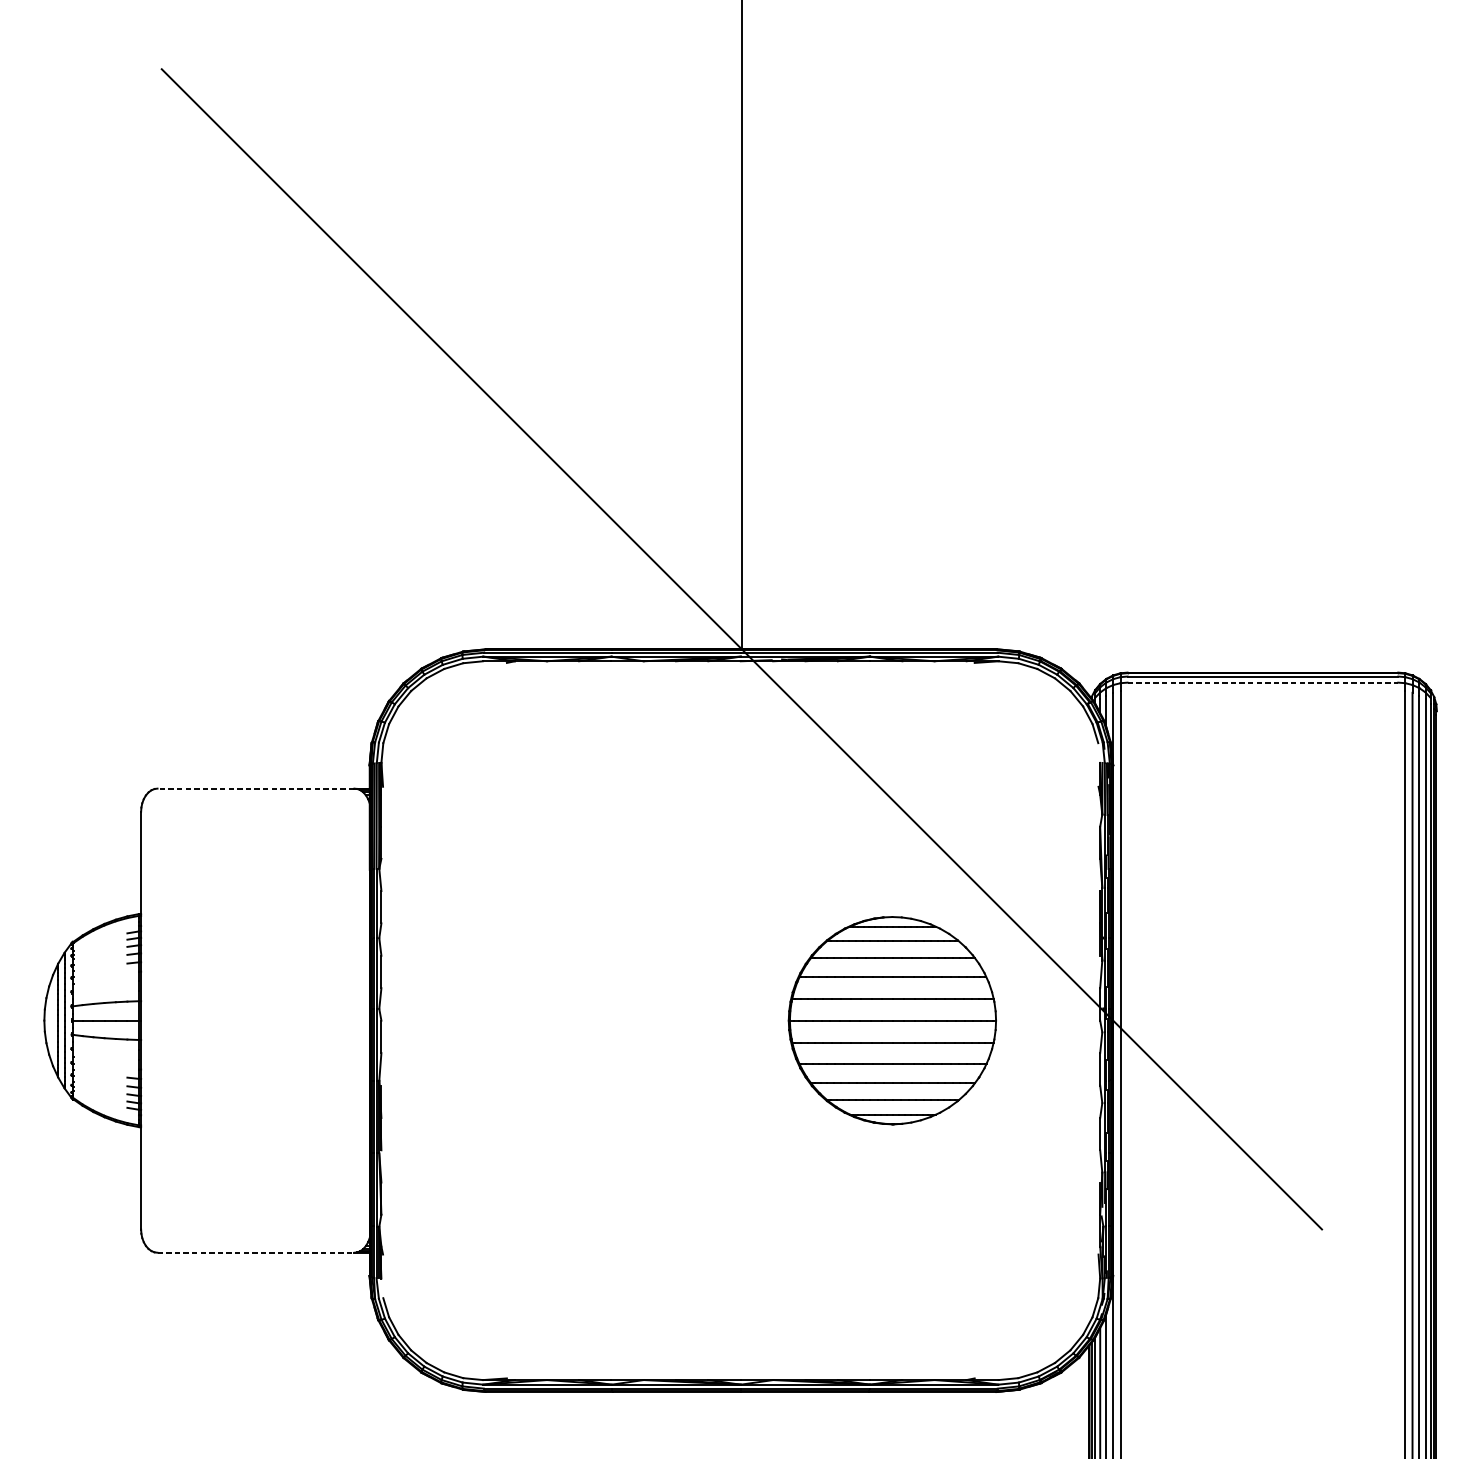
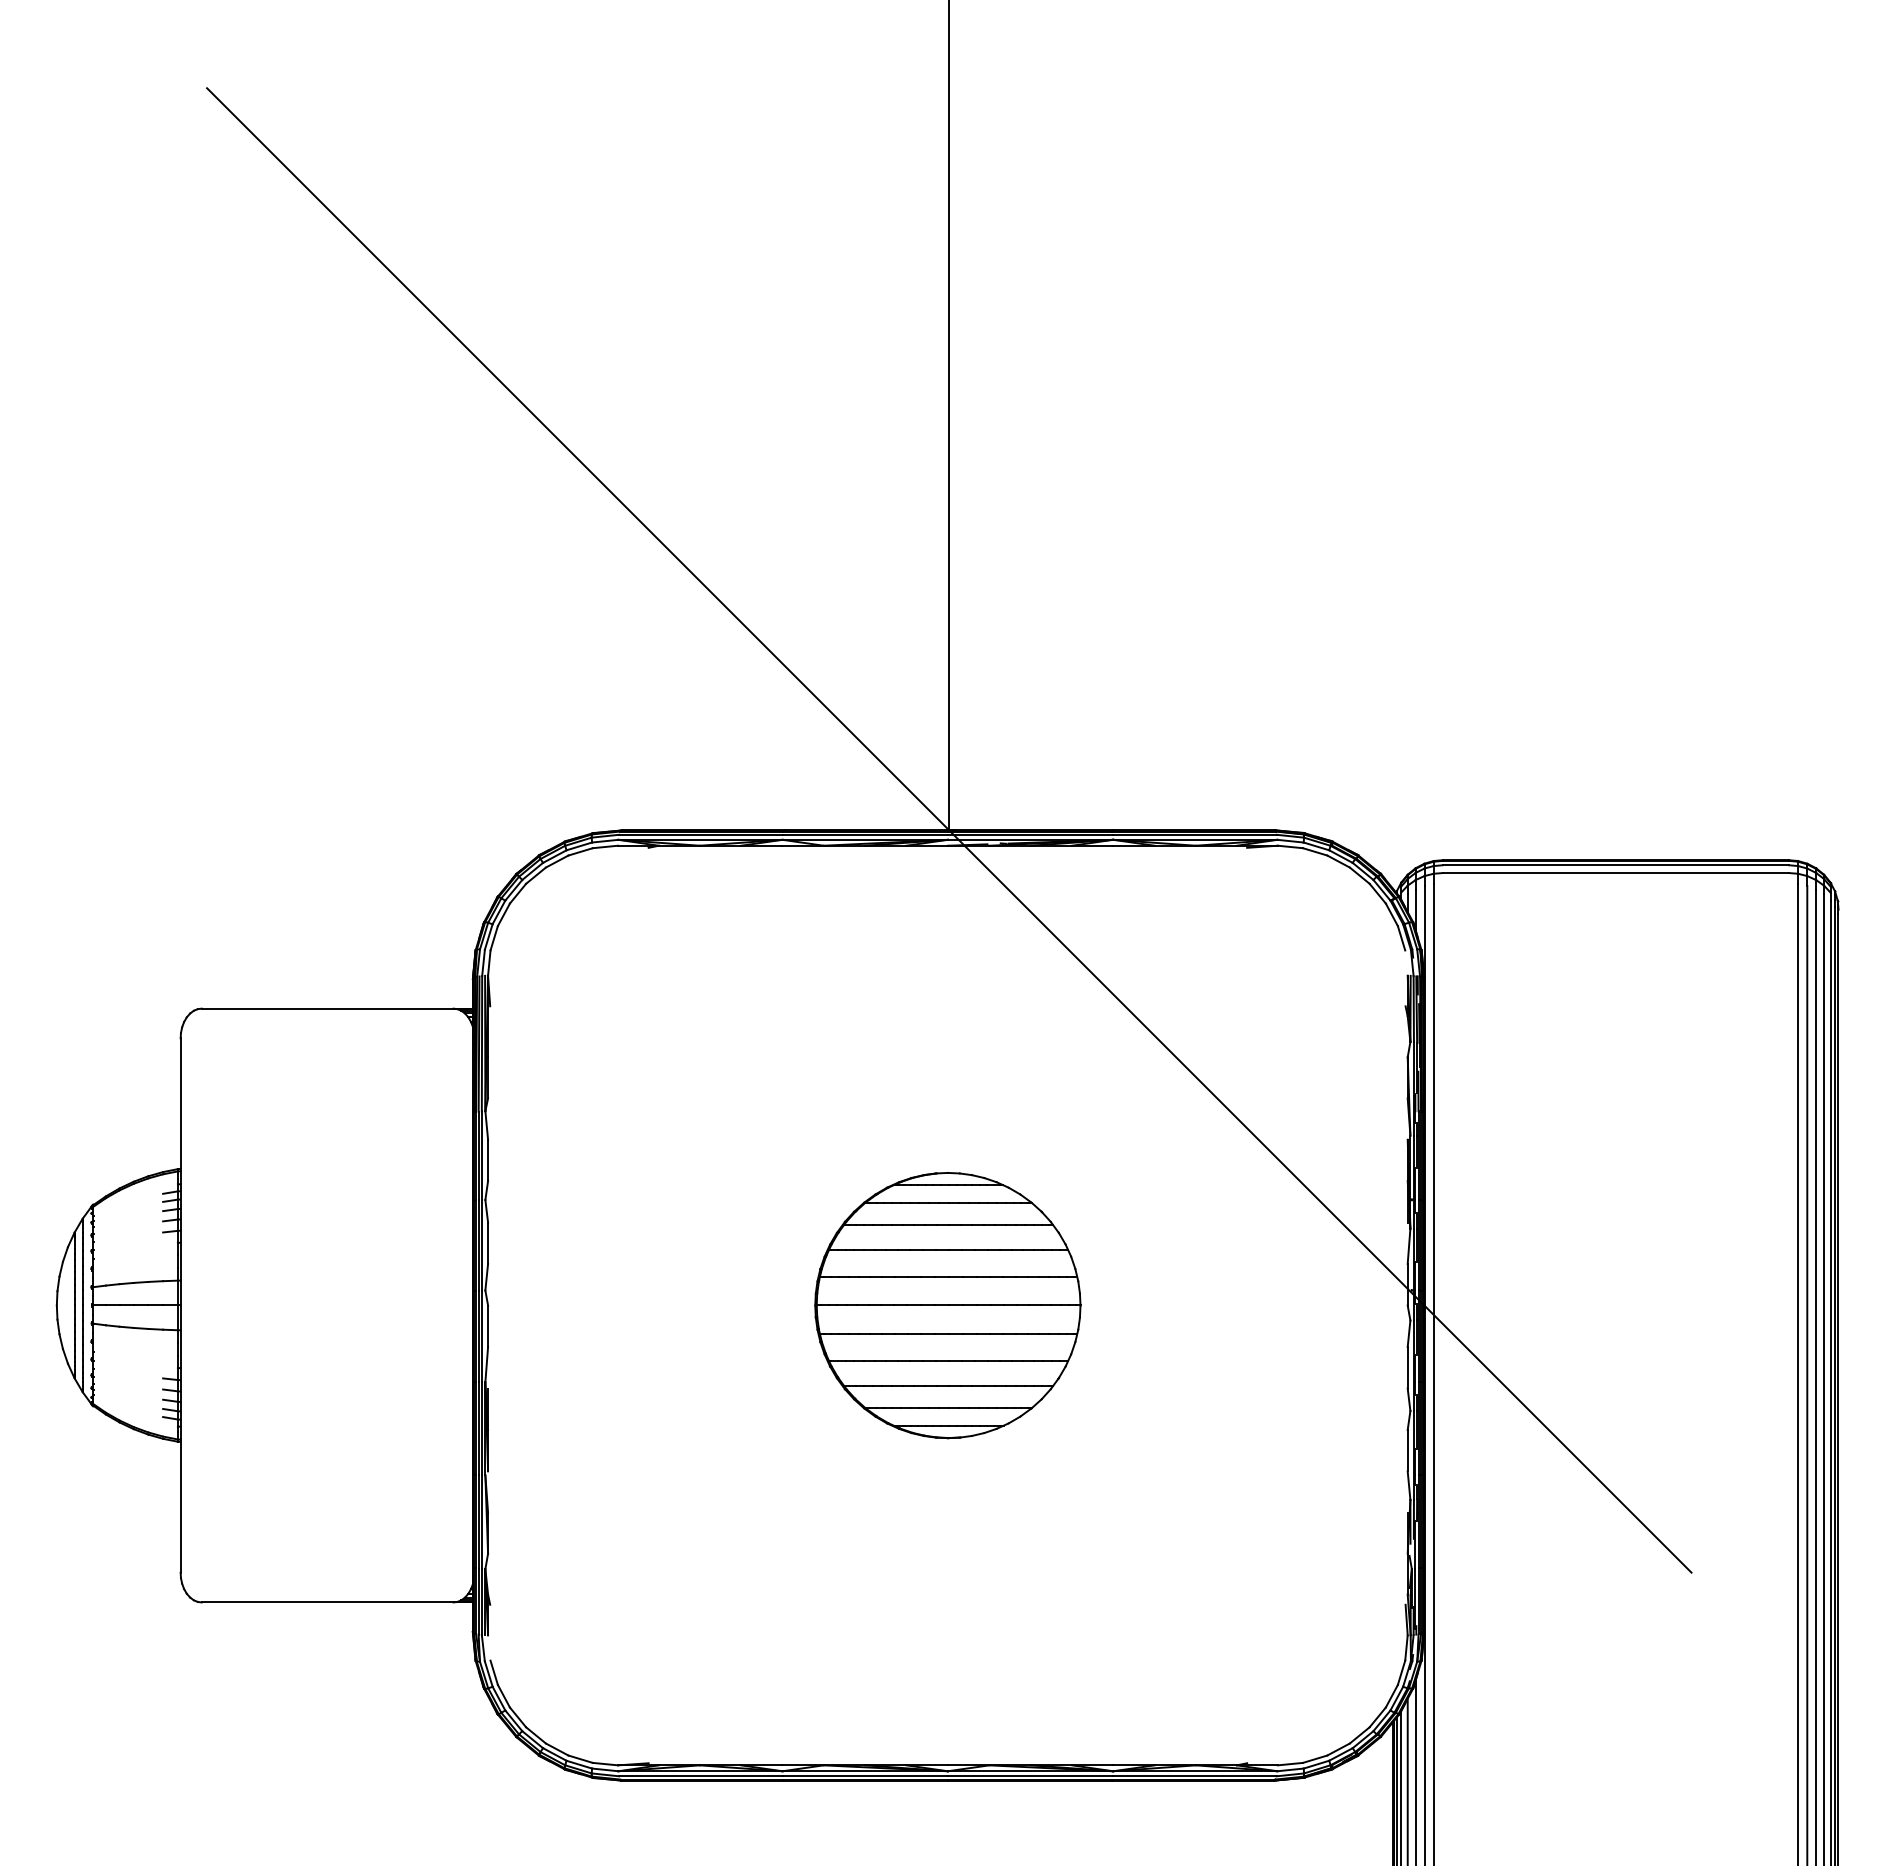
line: (1263, 682) -> (1616, 873), dashed -> solid
line: (255, 788) -> (327, 1008), dashed -> solid
part: (892, 1020) -> (947, 1305), moved
line: (255, 1252) -> (327, 1602), dashed -> solid

